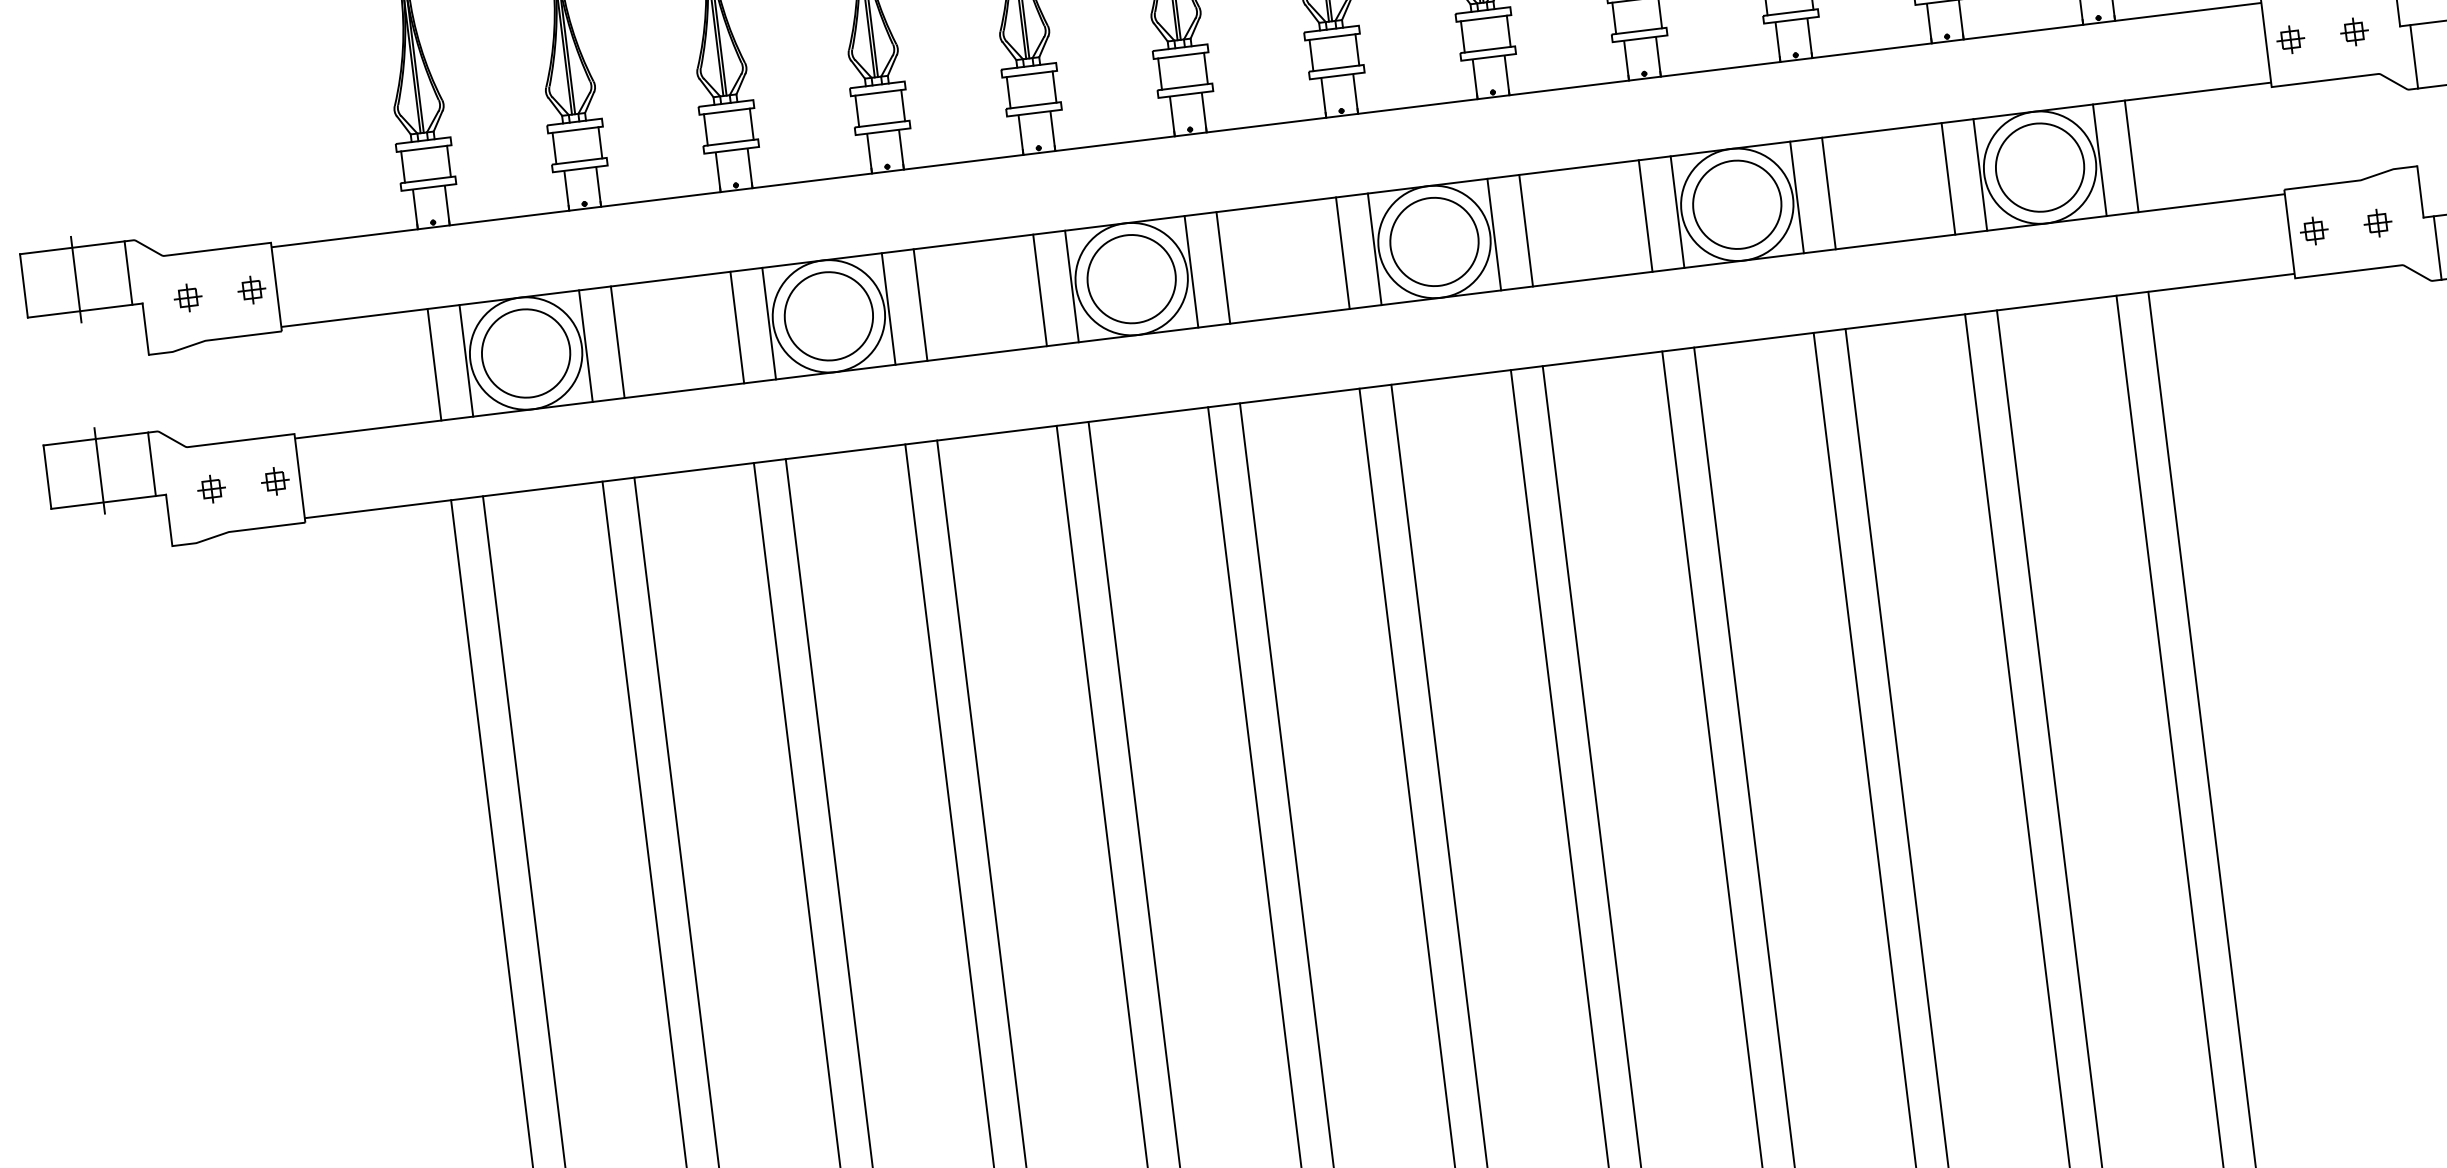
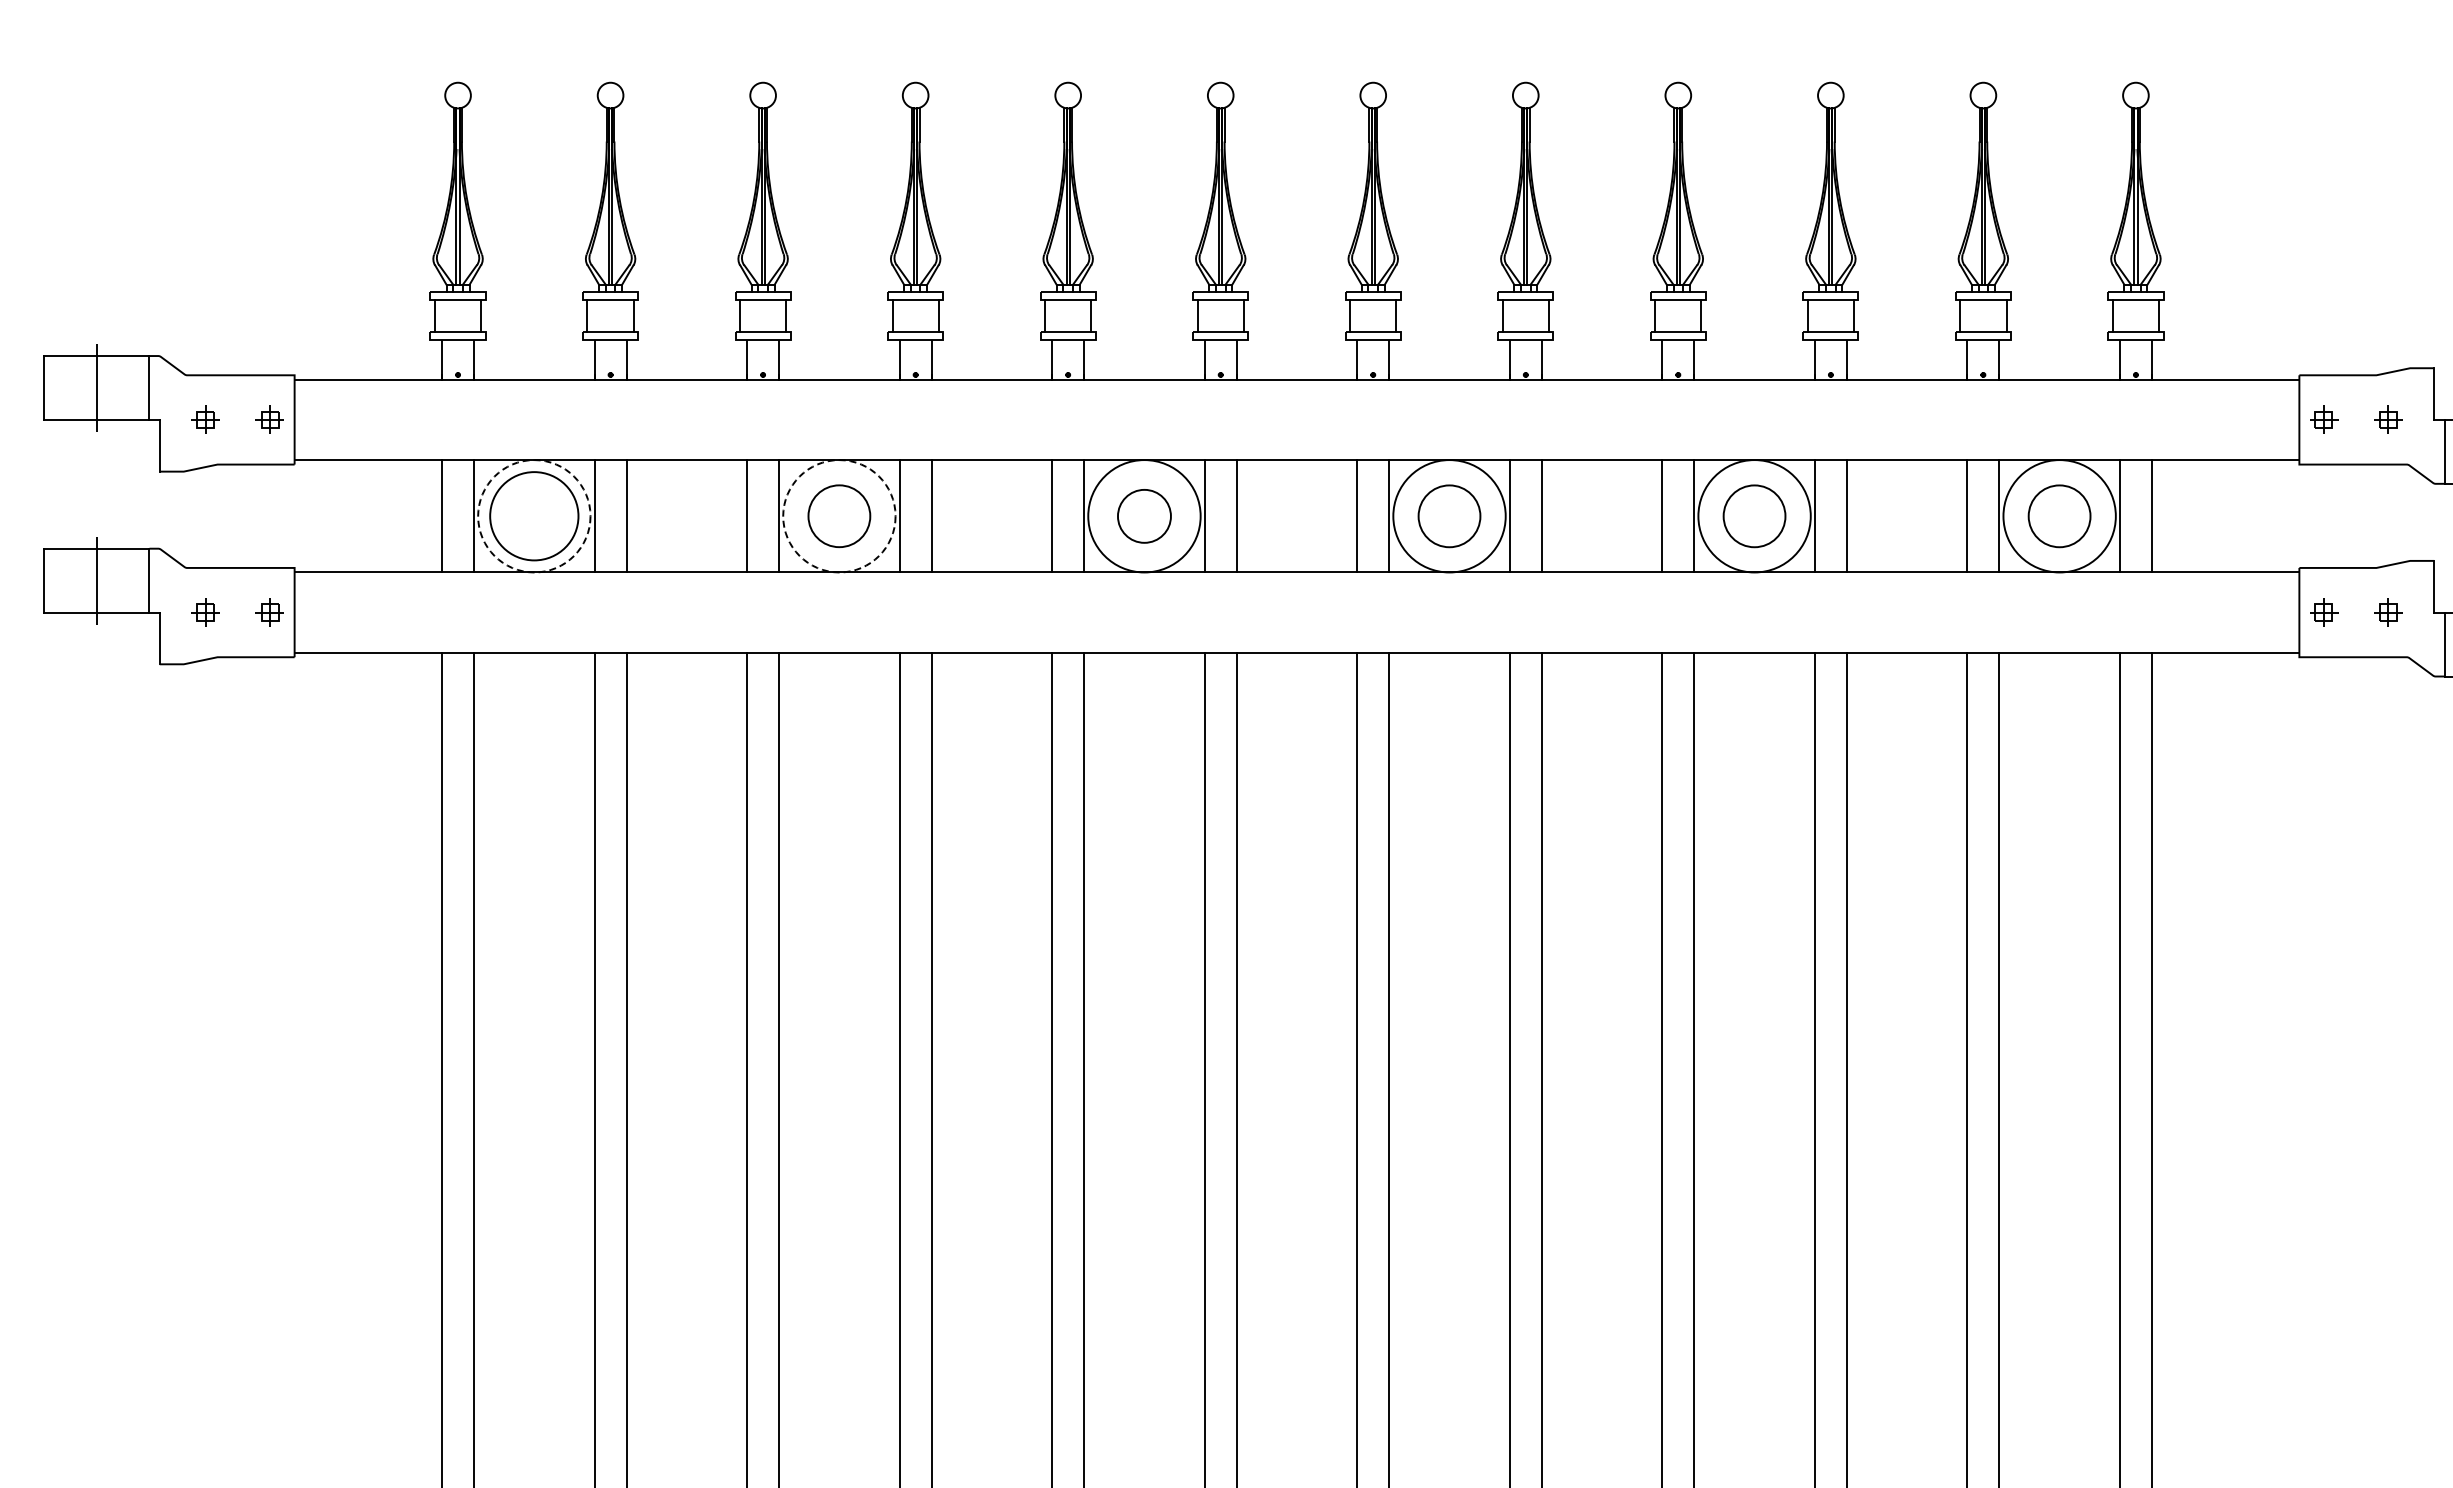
circle: (2039, 167) -> (2059, 516), size x0.7
circle: (1737, 205) -> (1754, 516), size x0.7
circle: (1434, 242) -> (1449, 516), size x0.7
circle: (1131, 279) -> (1144, 516), size x0.6
circle: (829, 316) -> (839, 516), size x0.7
circle: (829, 316) -> (839, 516), solid -> dashed
circle: (526, 353) -> (534, 516), solid -> dashed

